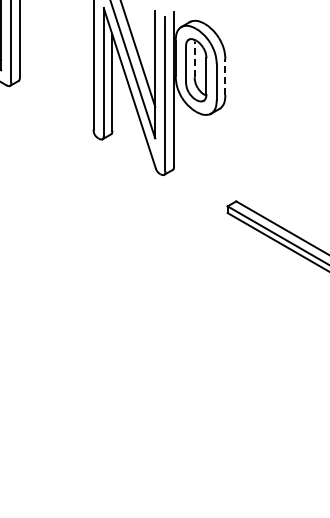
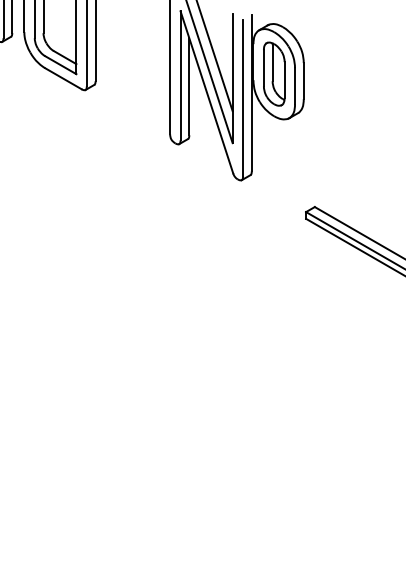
line: (194, 58) -> (272, 62), dashed -> solid
line: (225, 76) -> (303, 80), dashed -> solid

